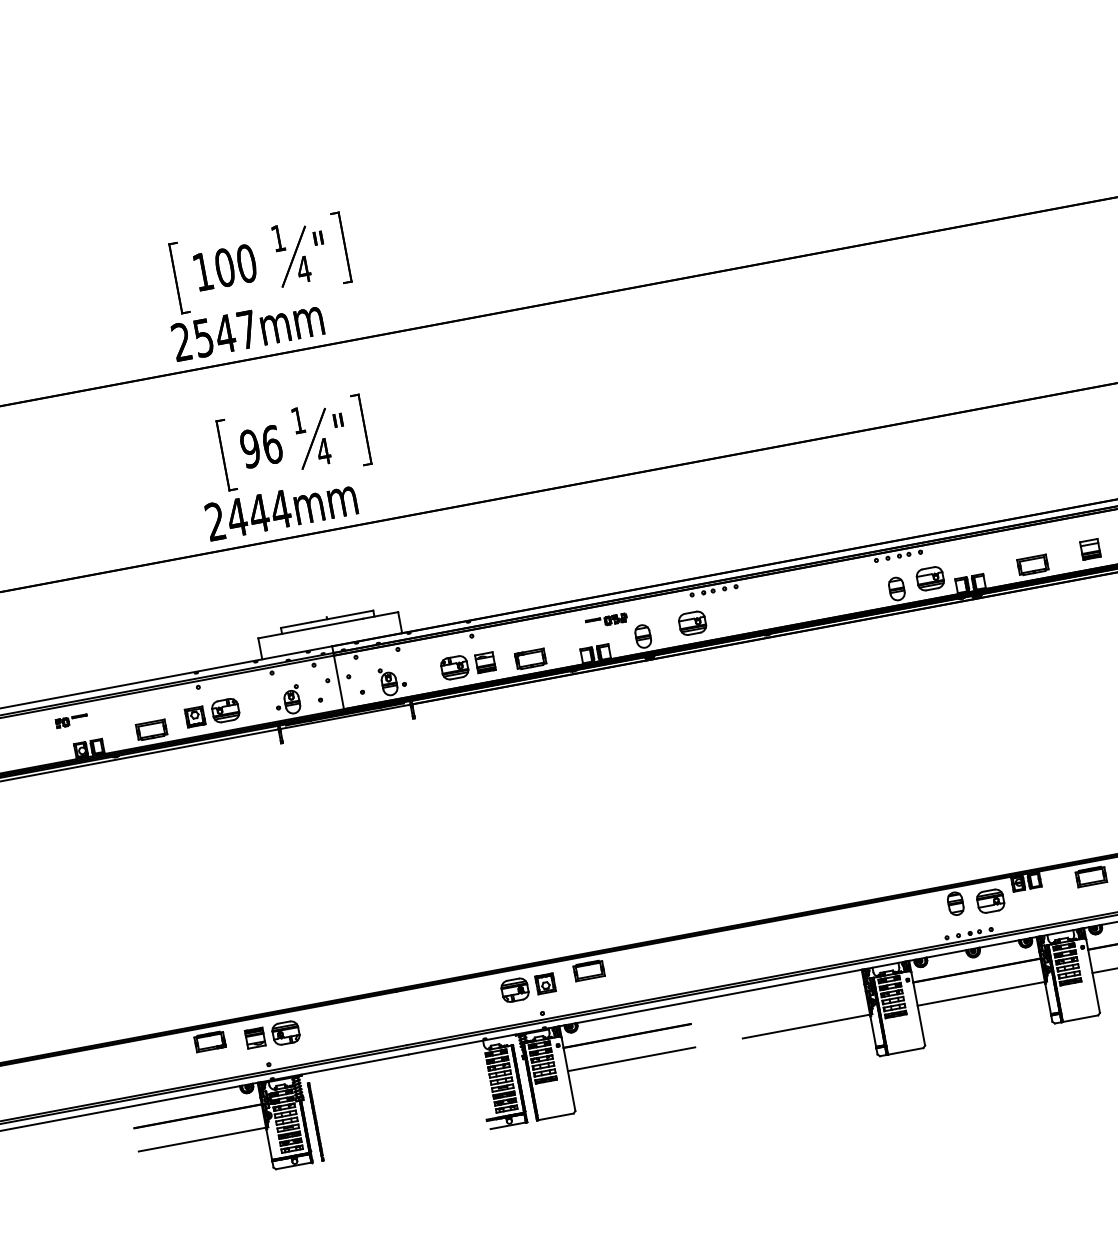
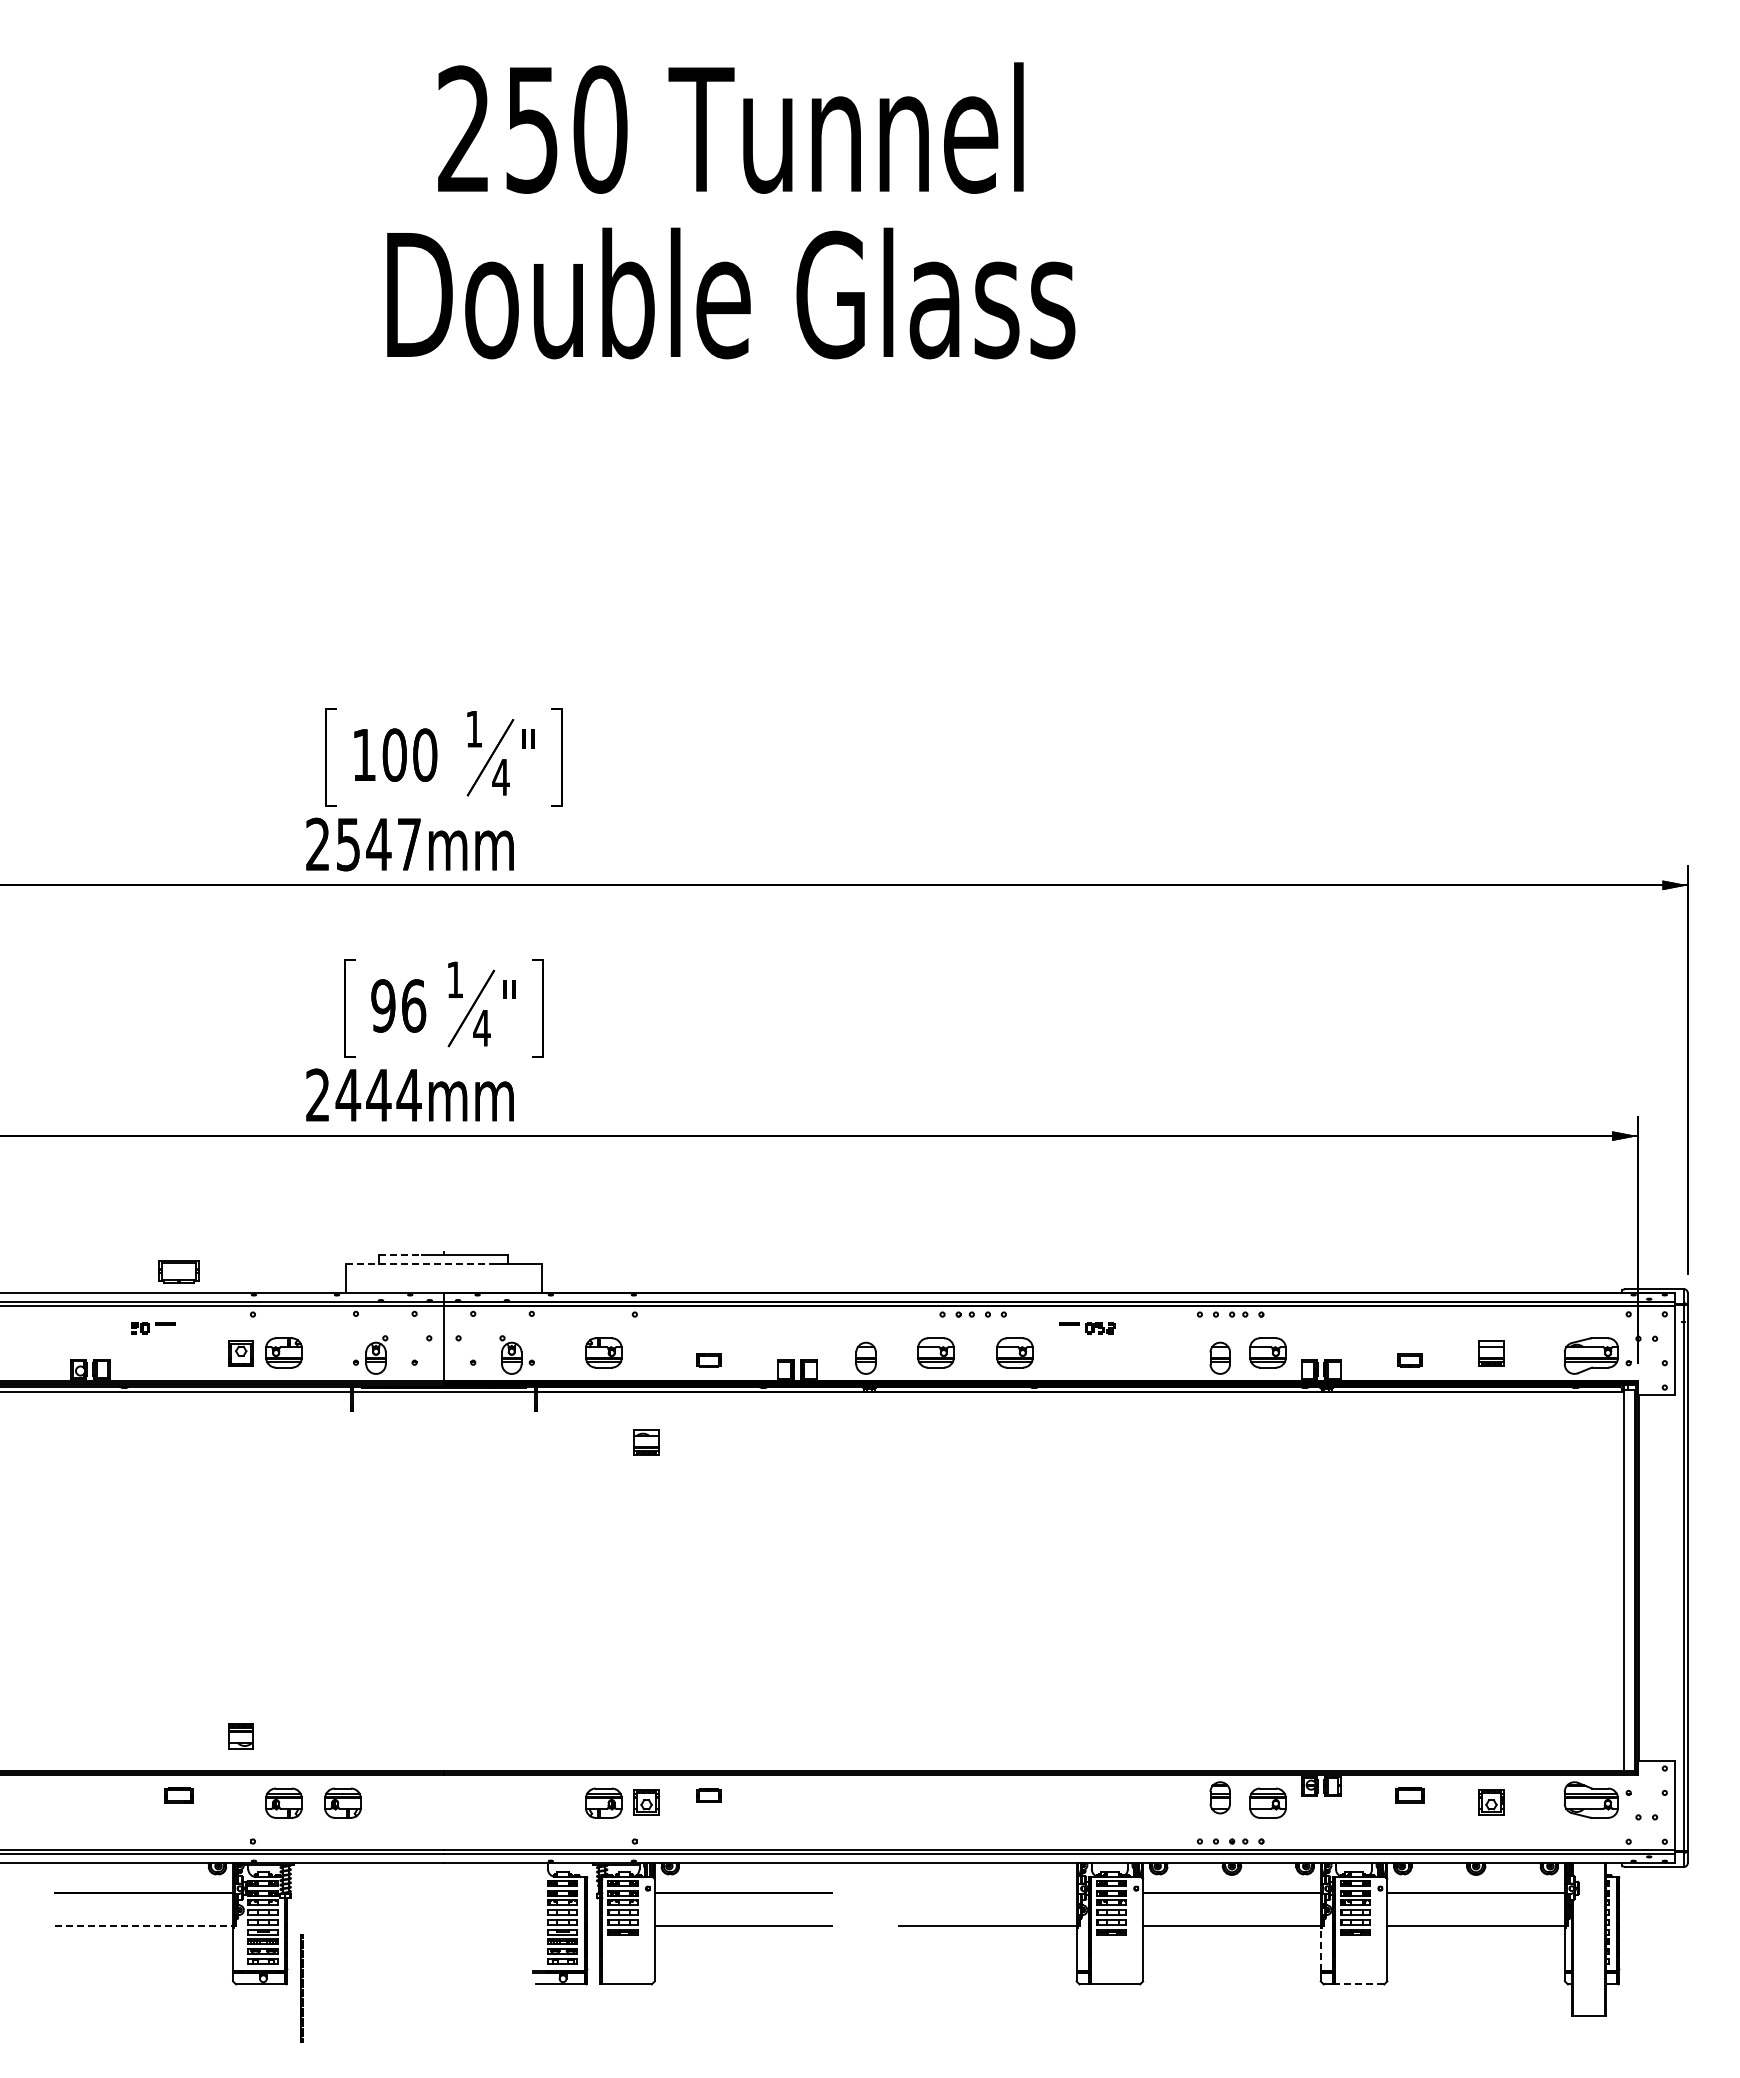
part: (1032, 565) -> (1409, 1360), size x0.6
part: (748, 612) -> (1014, 1352), added
part: (606, 621) -> (1087, 1328), moved
line: (296, 625) -> (401, 1255), solid -> dashed
line: (311, 628) -> (420, 1263), solid -> dashed
part: (530, 659) -> (708, 1360), size x0.6
part: (485, 662) -> (646, 1442), moved
part: (71, 721) -> (153, 1328), moved
part: (151, 730) -> (178, 1271), moved
part: (1090, 876) -> (1409, 1795), size x0.7
part: (589, 970) -> (708, 1795), size x0.6
line: (1047, 998) -> (1320, 1948), solid -> dashed
line: (1080, 1018) -> (1359, 1984), solid -> dashed
part: (327, 1024) -> (342, 1802), added
part: (254, 1038) -> (240, 1736), moved
part: (209, 1041) -> (178, 1795), size x0.7
line: (315, 1121) -> (301, 1988), moved
line: (202, 1139) -> (144, 1925), solid -> dashed

